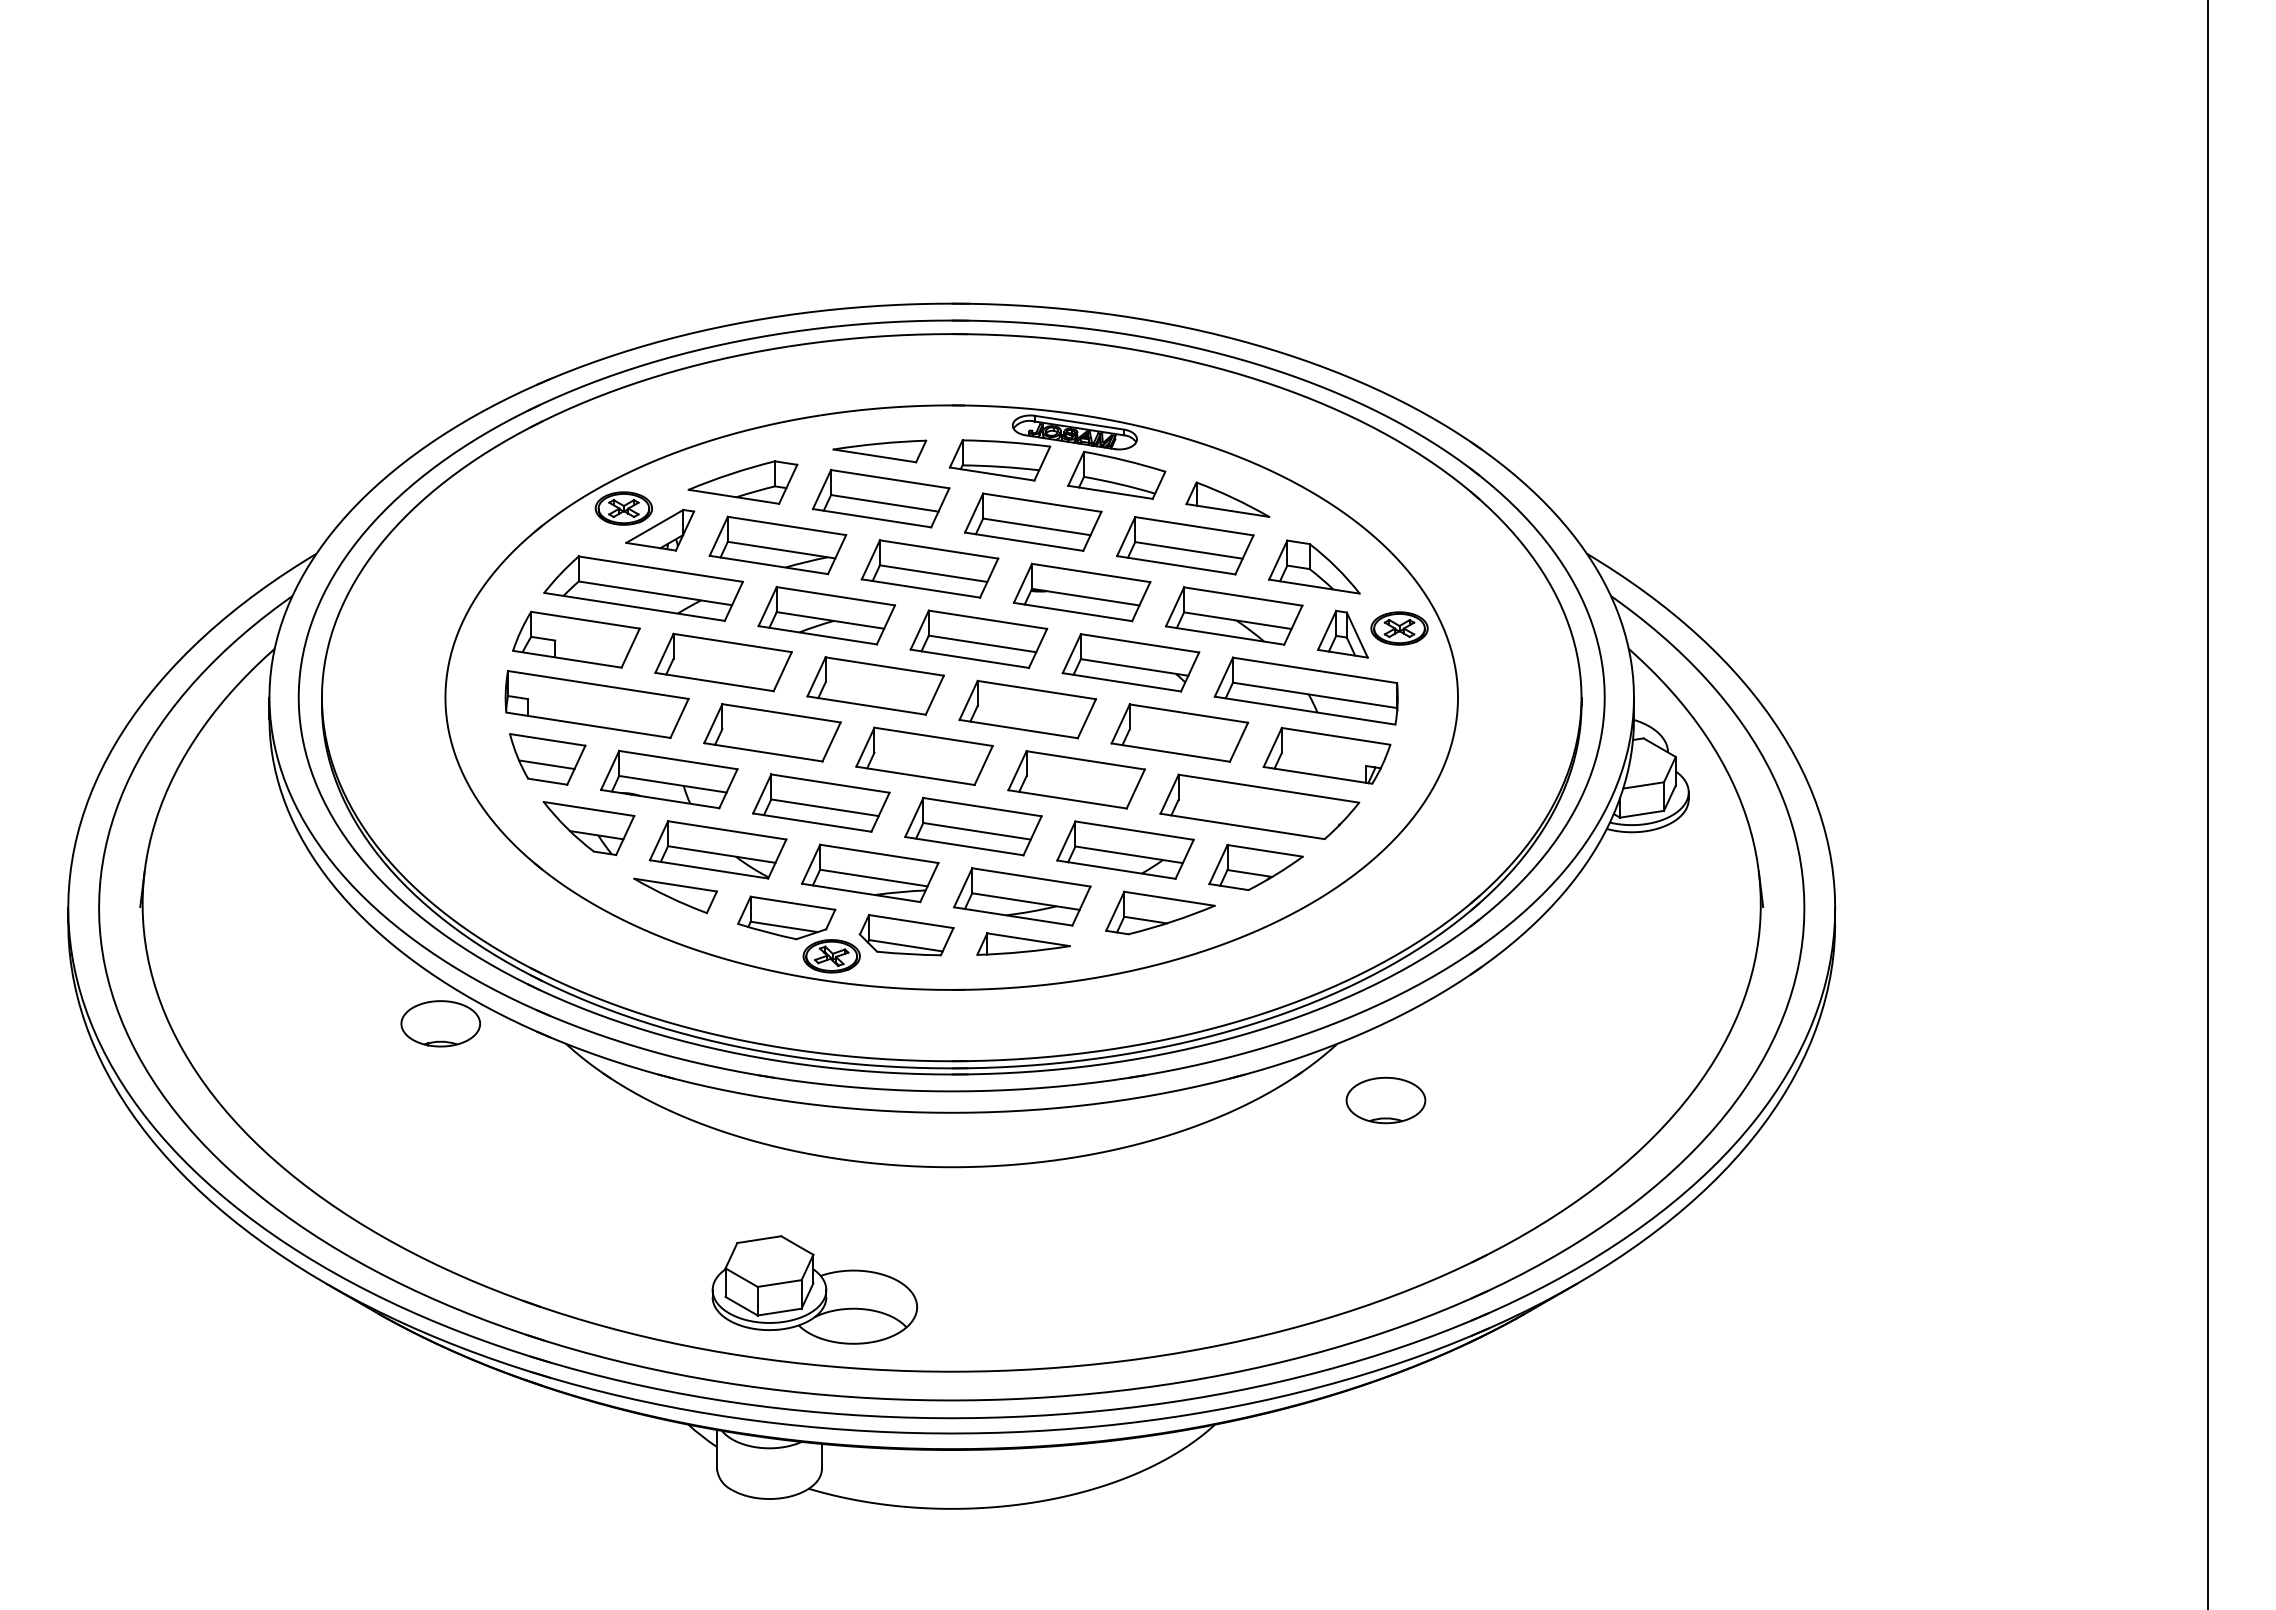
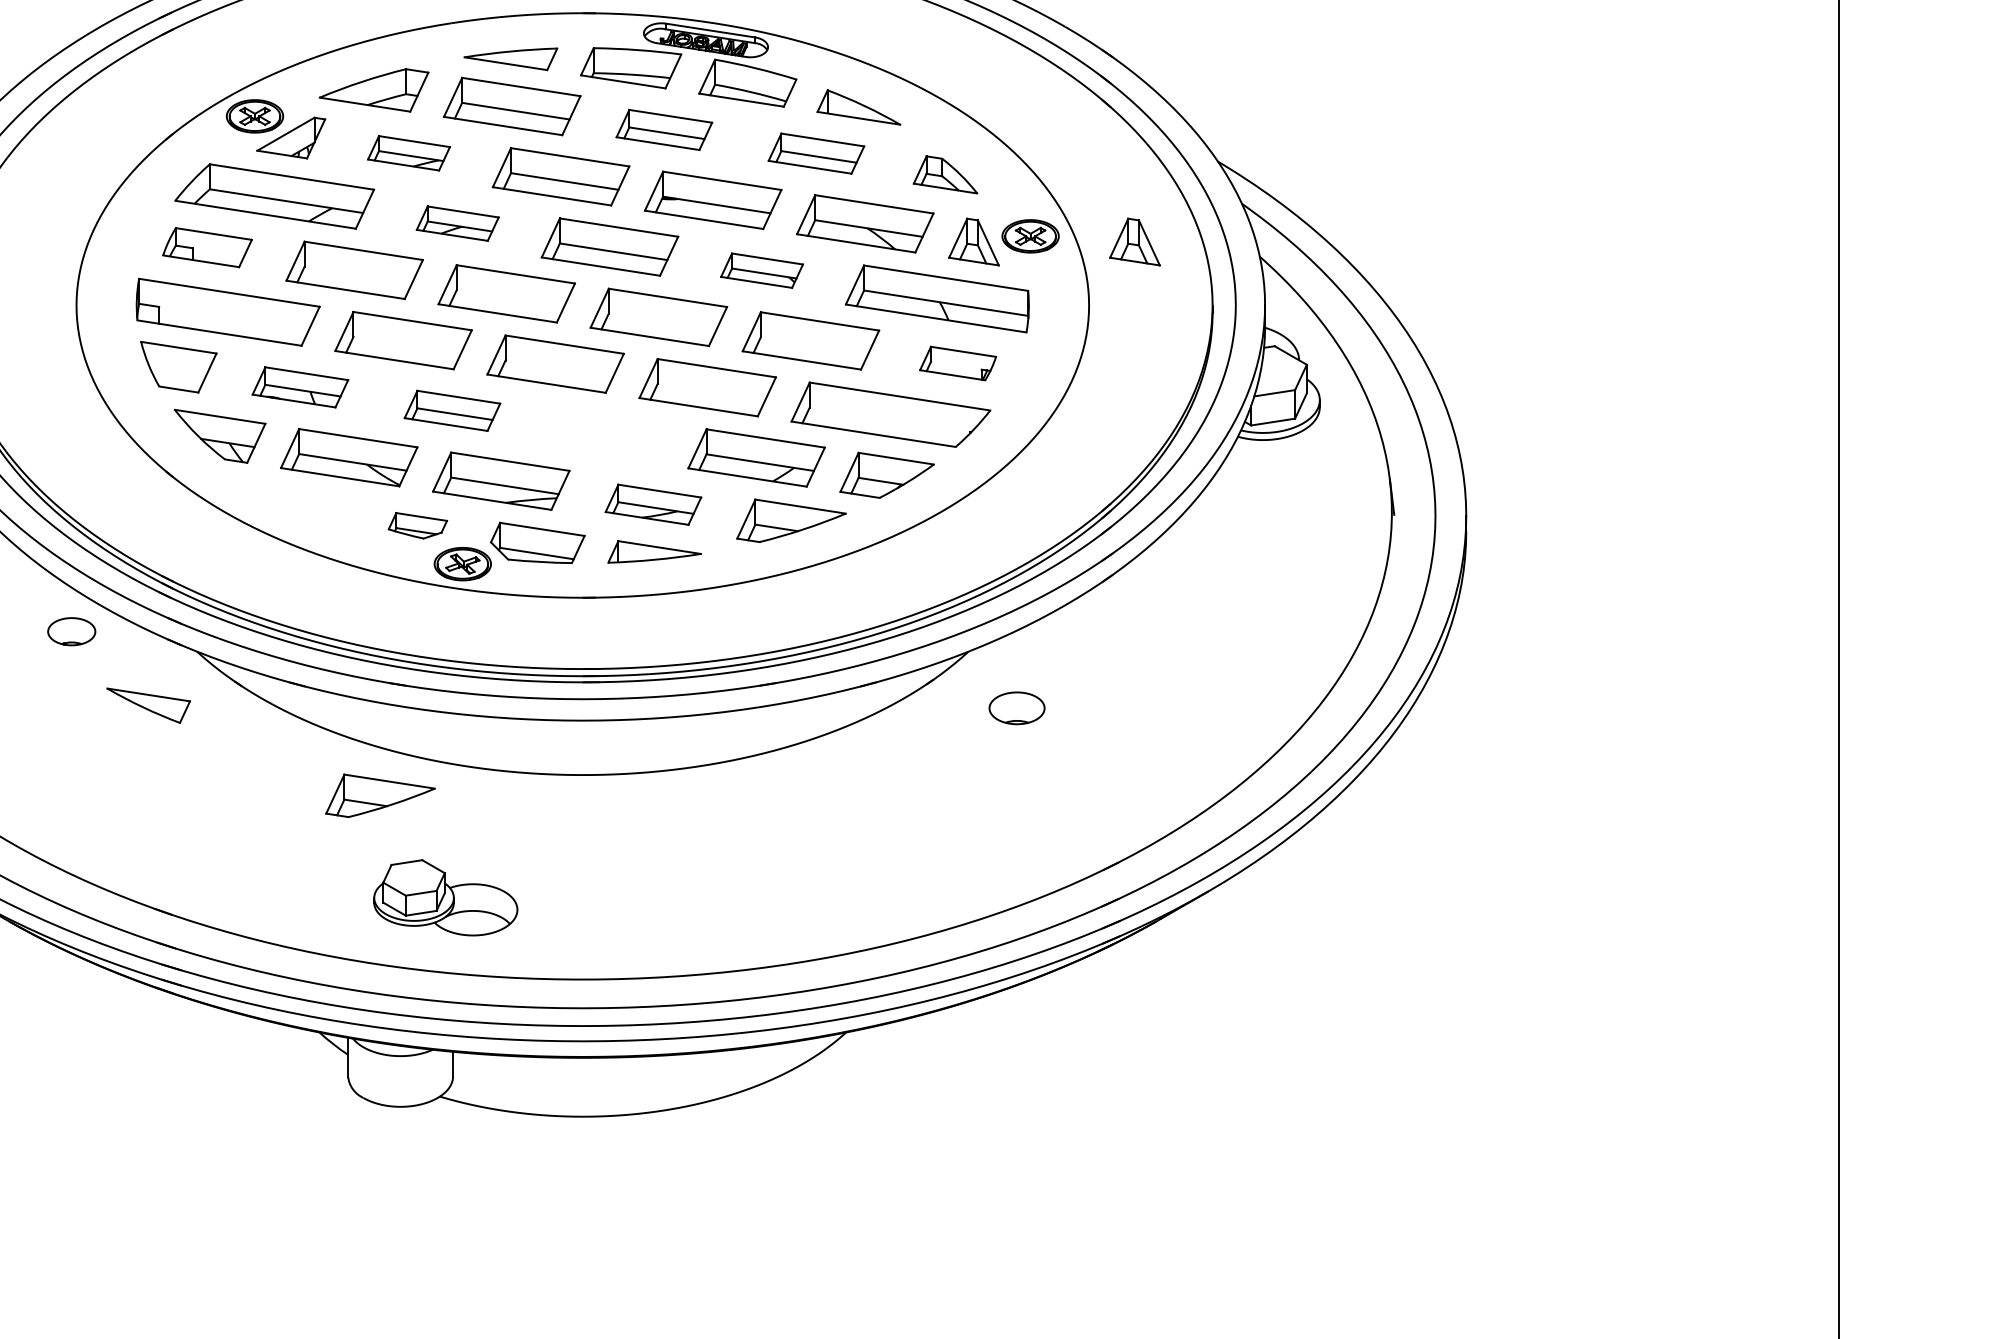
part: (1033, 521) -> (664, 129), size x0.7
part: (777, 545) -> (408, 153), size x0.6
part: (1185, 545) -> (816, 153), size x0.7
part: (1314, 566) -> (945, 174), size x0.7
part: (826, 615) -> (457, 223), size x0.6
part: (1503, 633) -> (1134, 241), added
part: (576, 639) -> (207, 247), size x0.7
part: (1130, 662) -> (761, 270), size x0.6
part: (1326, 755) -> (957, 363), size x0.6
line: (546, 764) -> (177, 372), removed
part: (669, 779) -> (300, 387), size x0.7
part: (821, 802) -> (452, 410), size x0.7
part: (973, 826) -> (604, 434), removed
part: (675, 895) -> (148, 705), moved
part: (1022, 896) -> (653, 504), size x0.7
part: (786, 917) -> (417, 525), size x0.6
part: (440, 1023) -> (71, 631), size x0.6
part: (1385, 1100) -> (1016, 708), size x0.7
part: (749, 1187) -> (380, 795), added
part: (814, 1289) -> (445, 897), size x0.7

